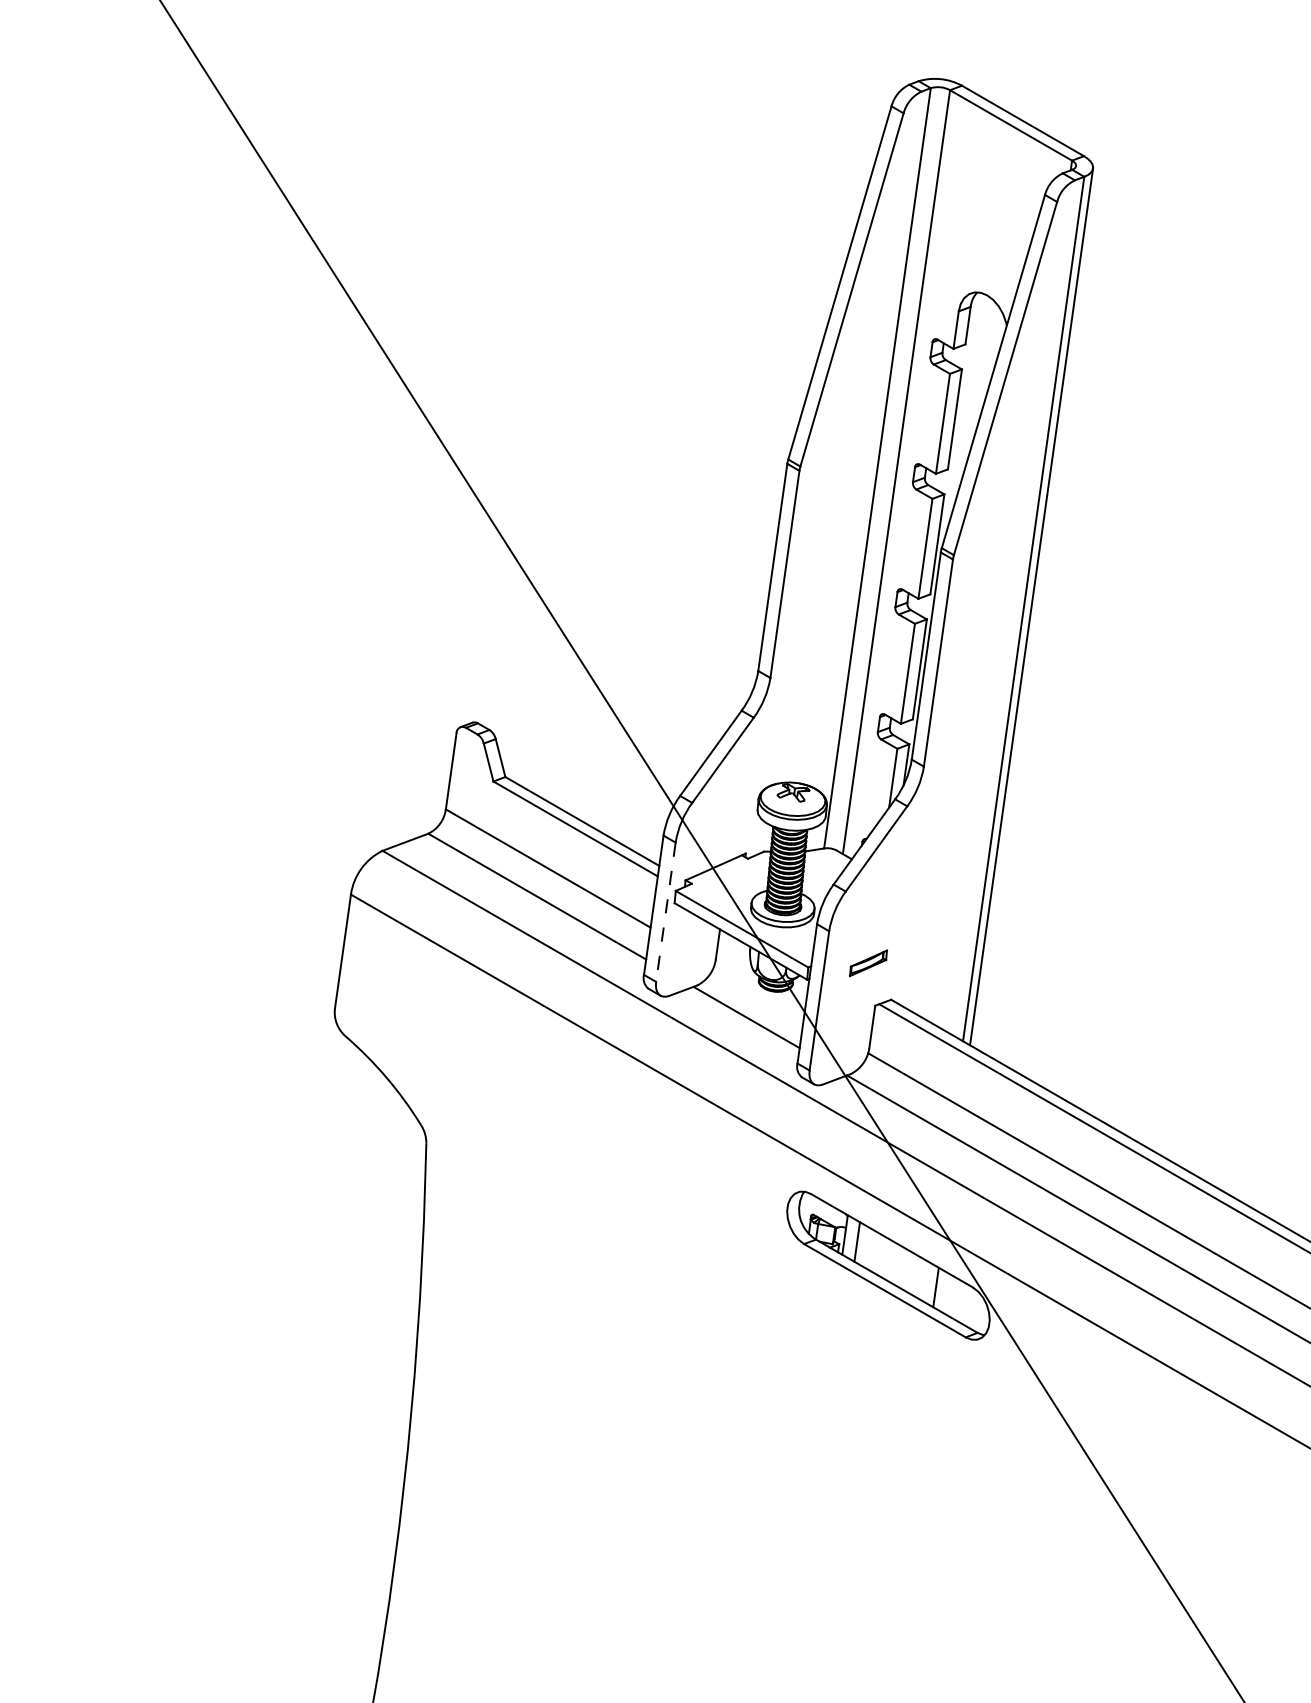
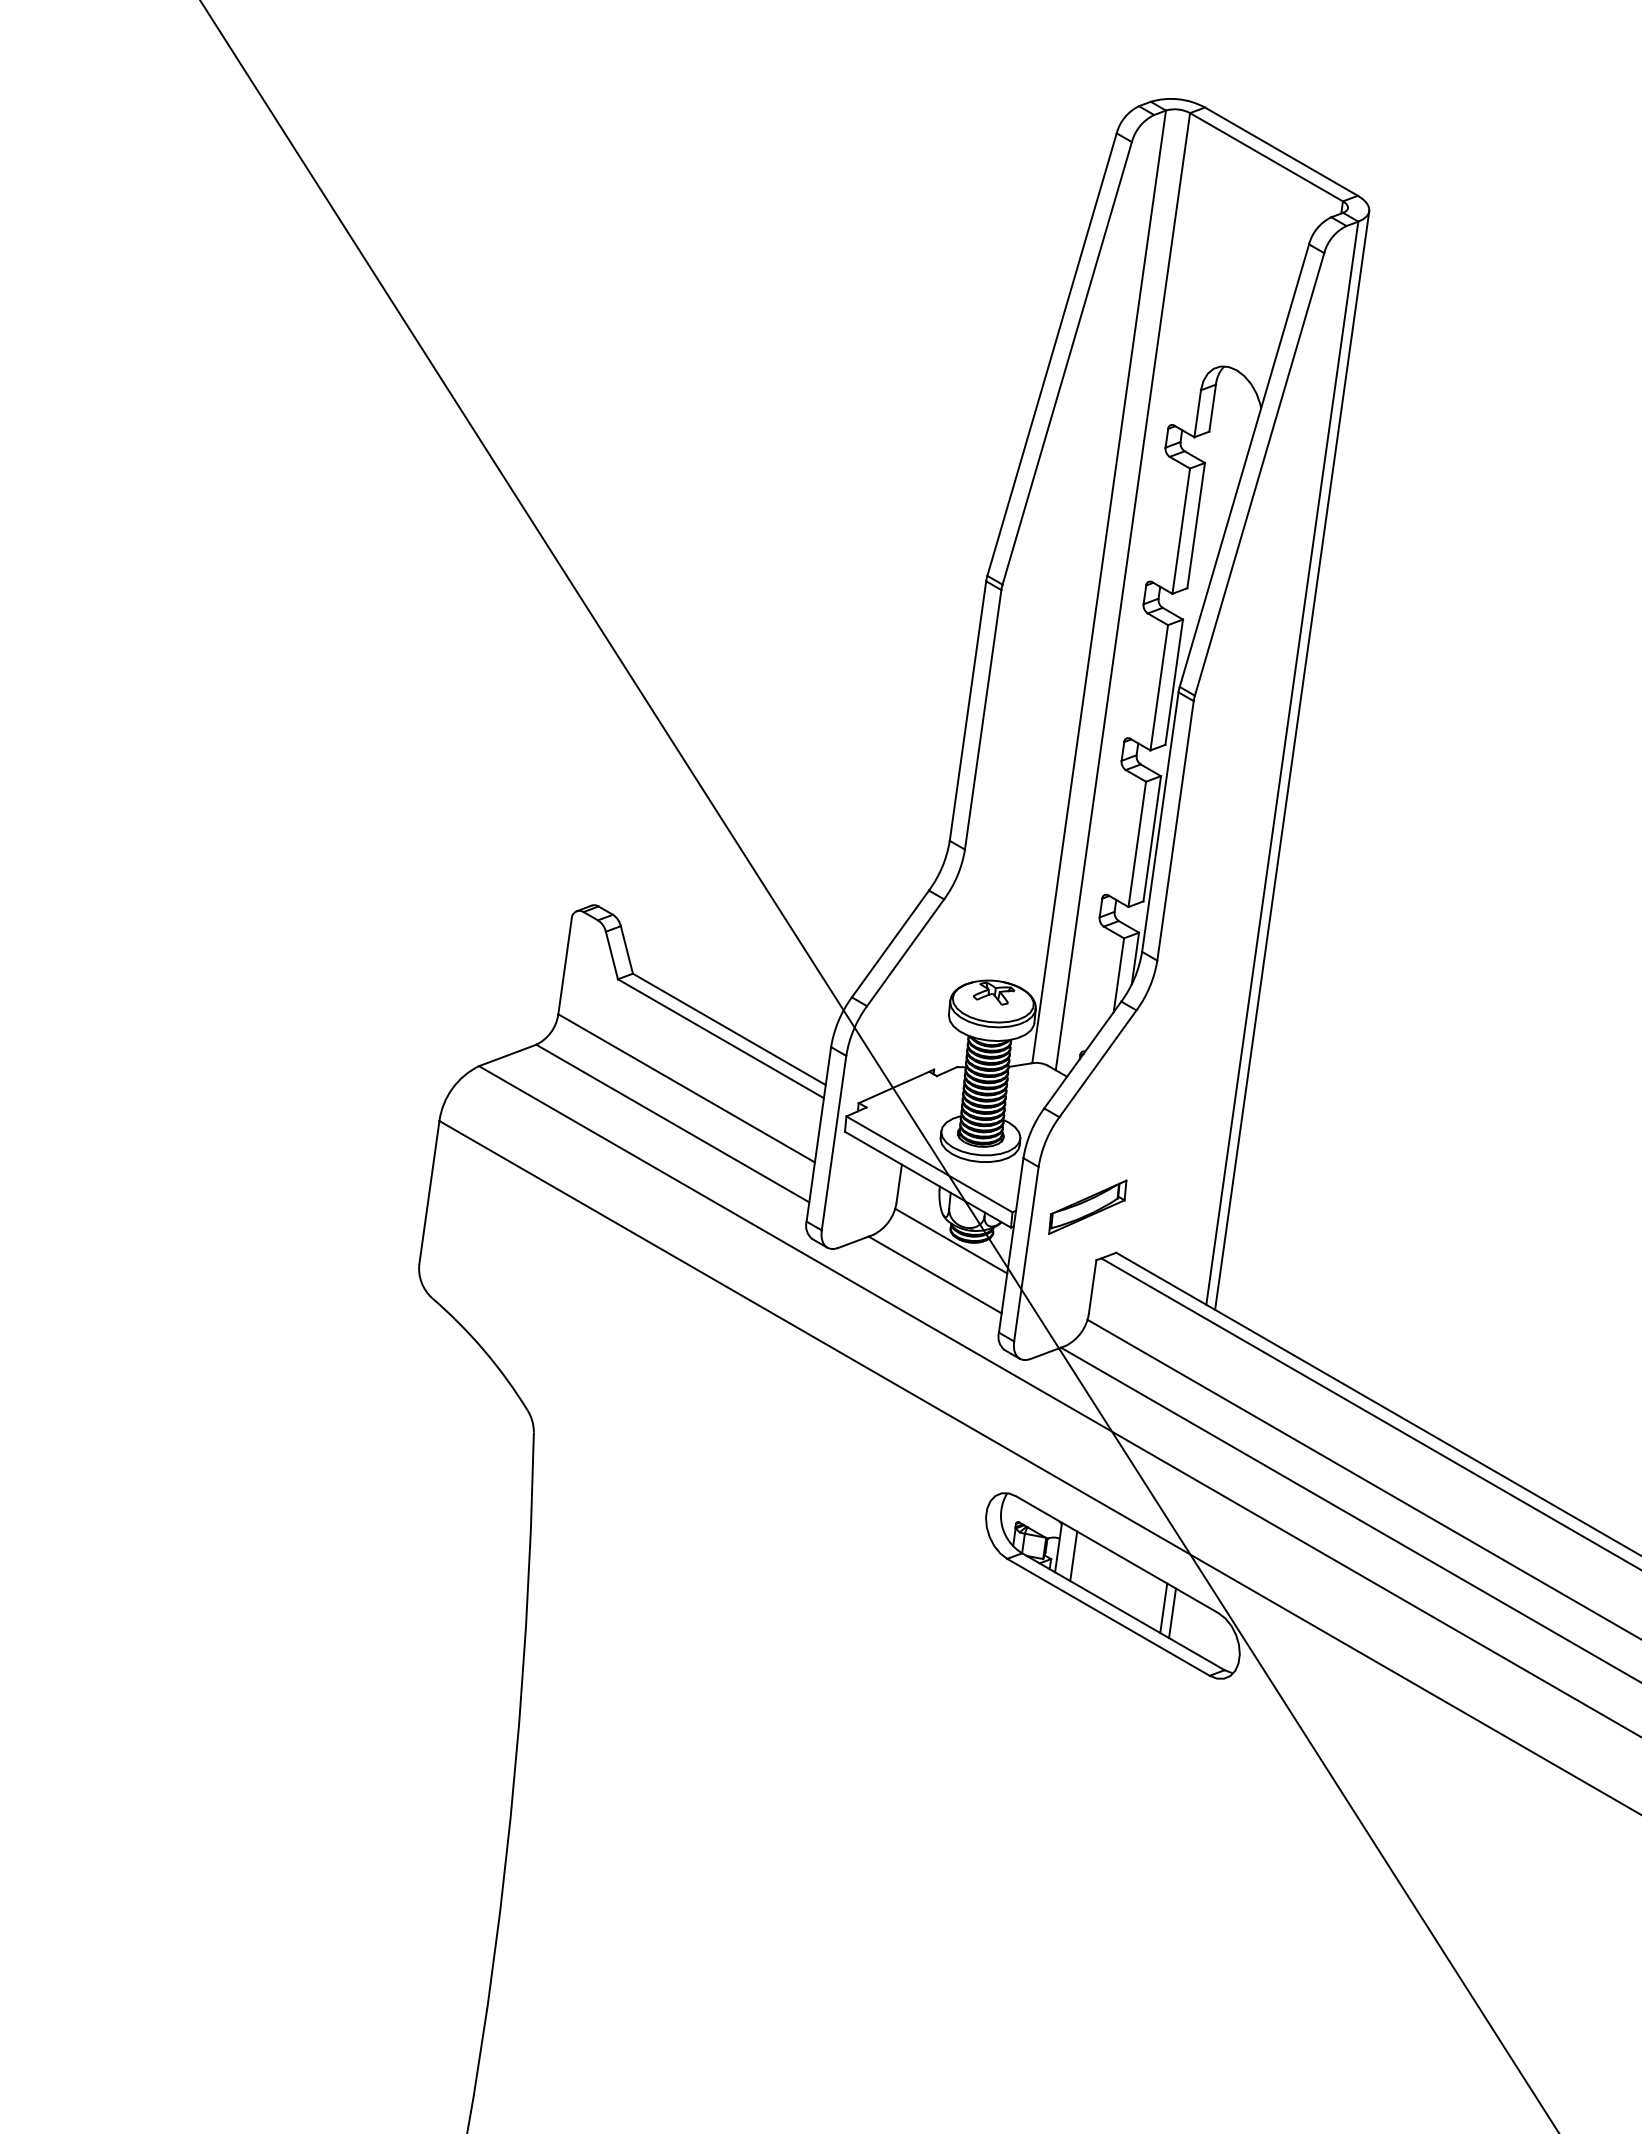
line: (665, 912) -> (833, 1143), dashed -> solid
part: (868, 962) -> (1087, 1206), size x1.67
line: (759, 989) -> (951, 1240), added
line: (928, 1283) -> (1163, 1608), added

